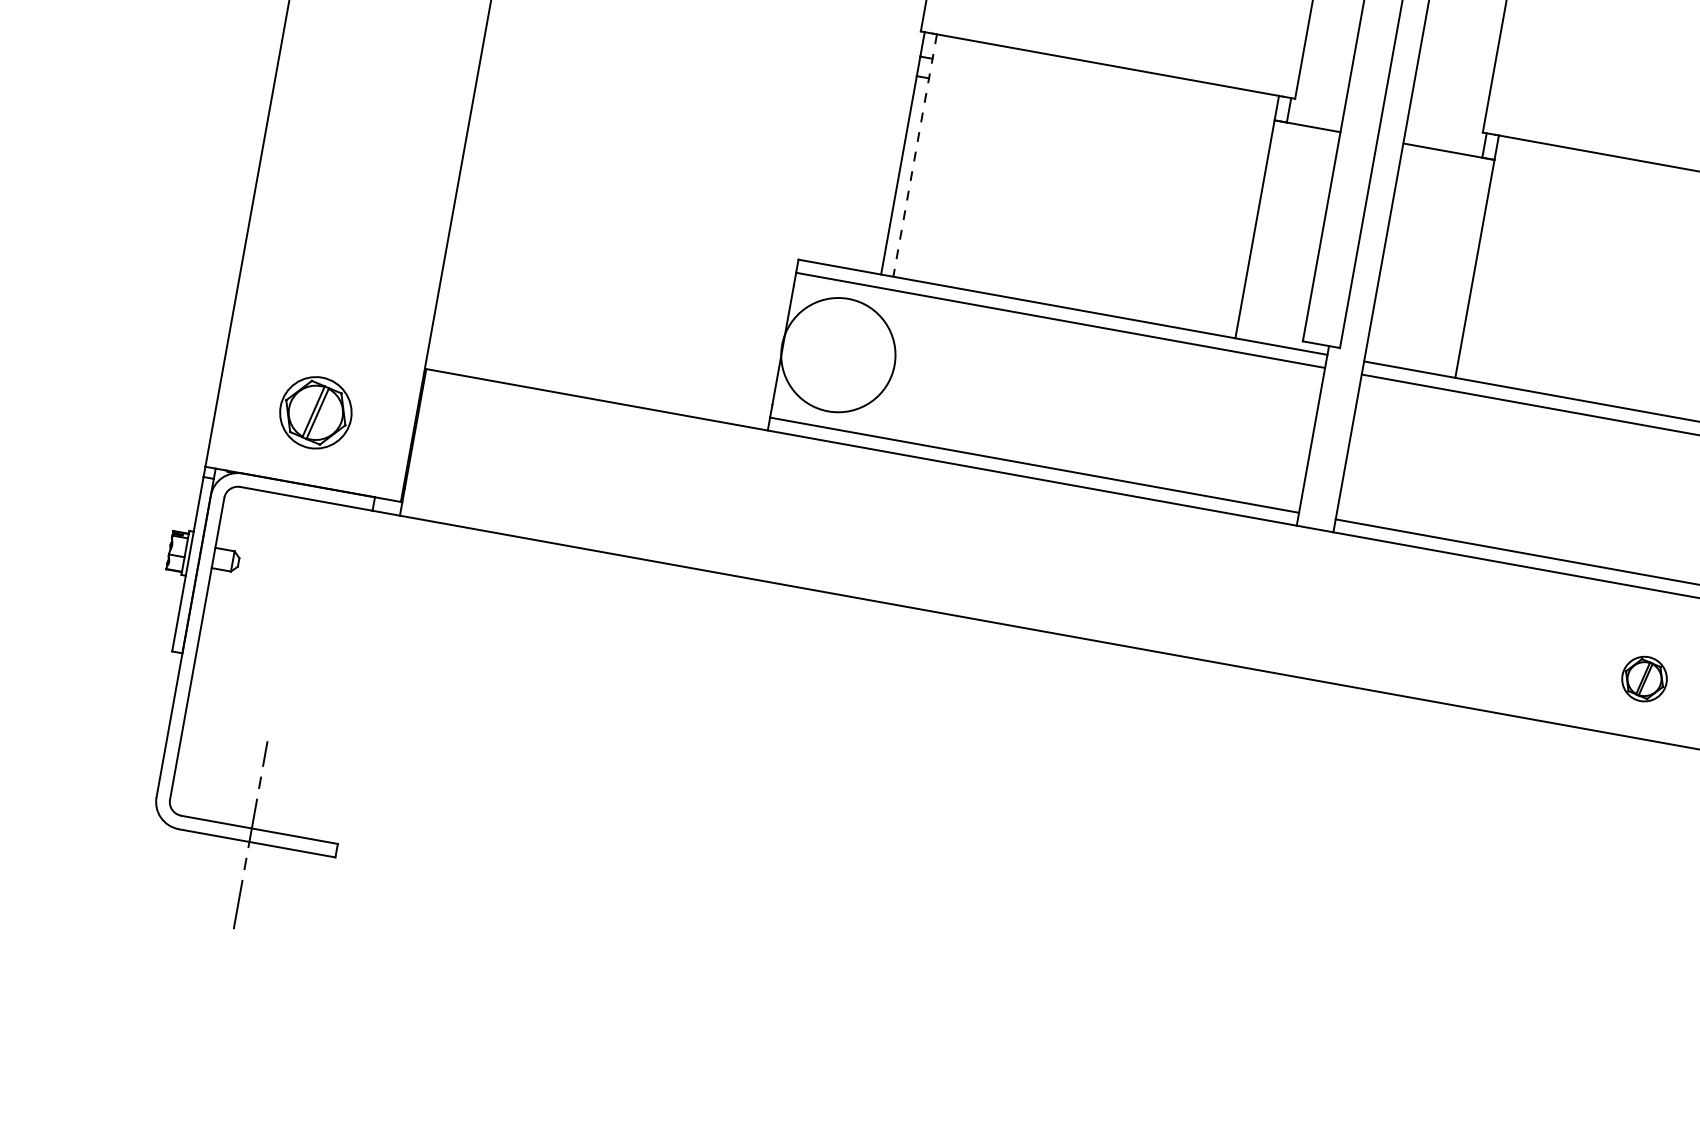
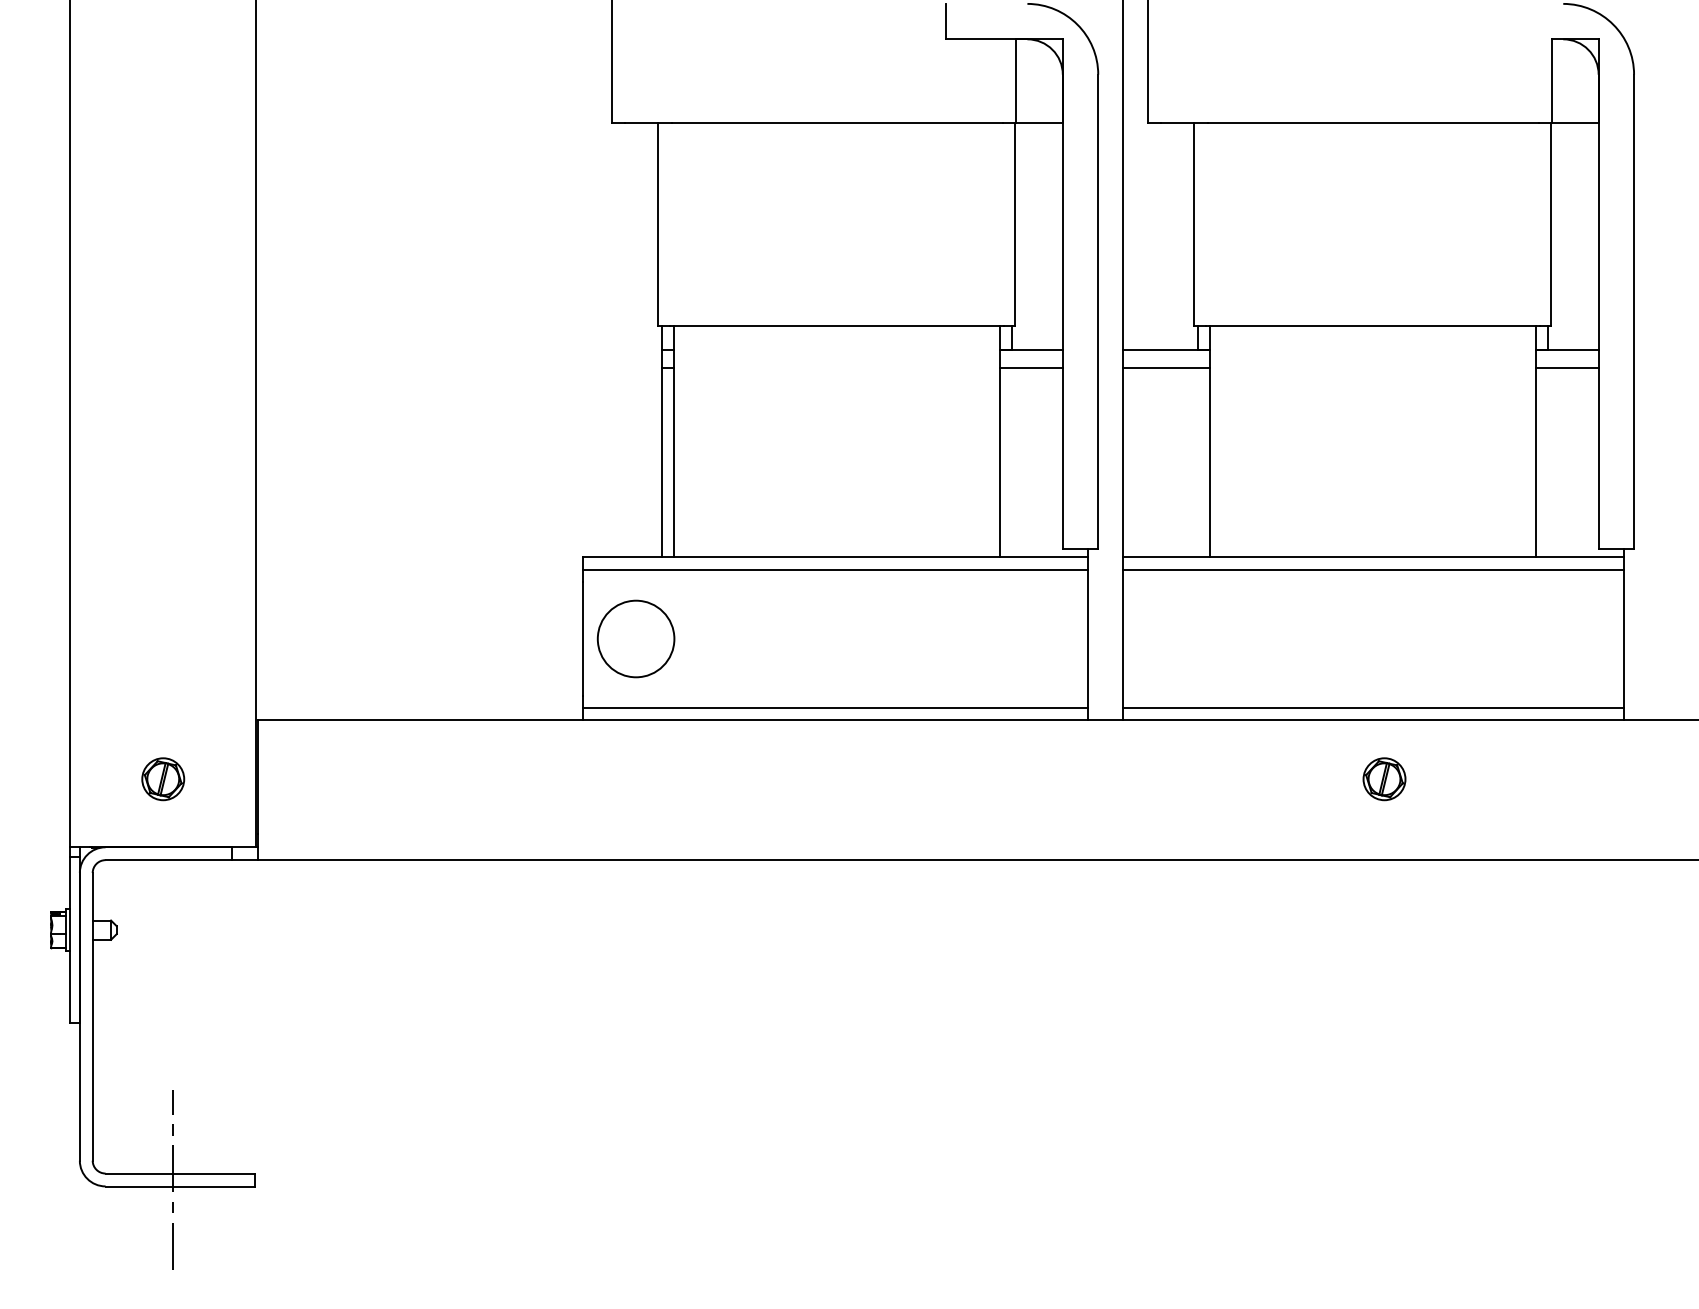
line: (1304, 146) -> (1031, 368), added
line: (914, 155) -> (673, 441), dashed -> solid
line: (1444, 171) -> (1165, 368), added
circle: (837, 354) -> (635, 638), size x0.71
part: (316, 413) -> (163, 779), size x0.62
part: (1644, 679) -> (1384, 779), moved

